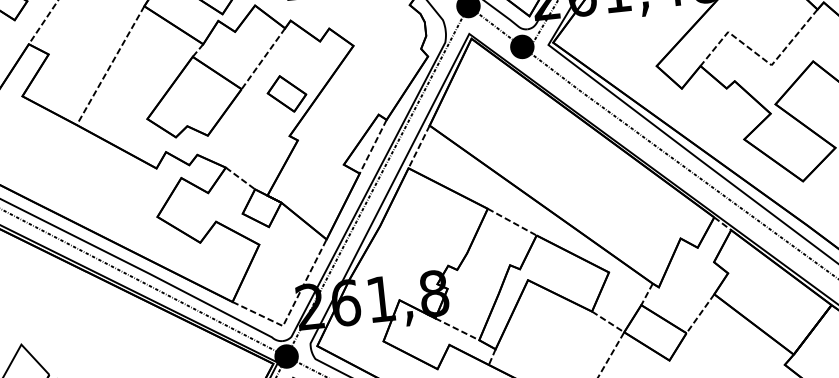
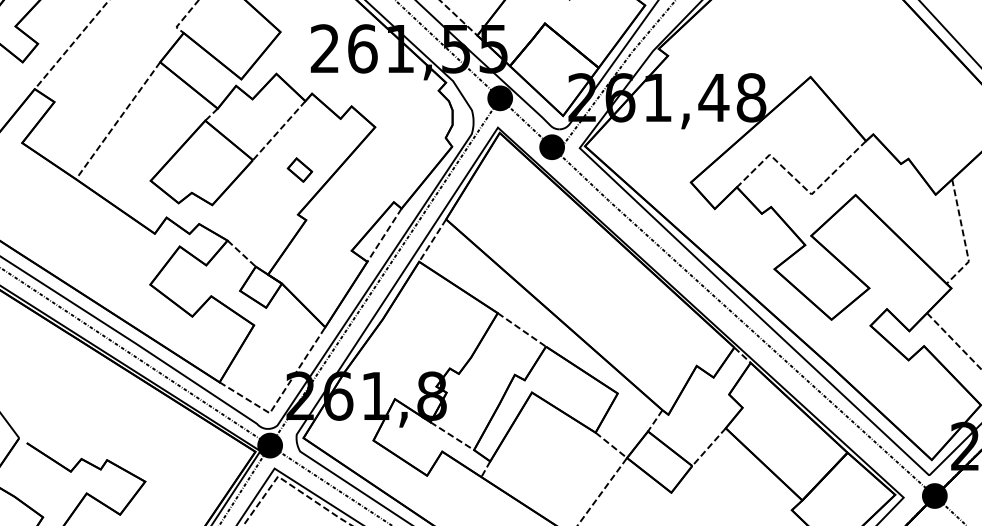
part: (286, 93) -> (299, 169), size x0.6

